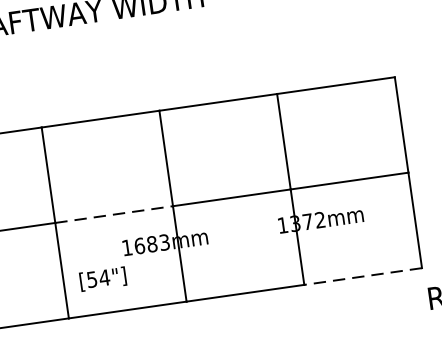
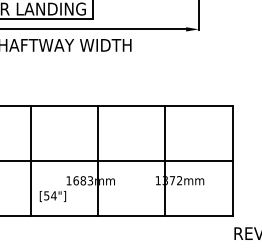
line: (114, 215) -> (64, 161), dashed -> solid
line: (363, 275) -> (199, 215), dashed -> solid

